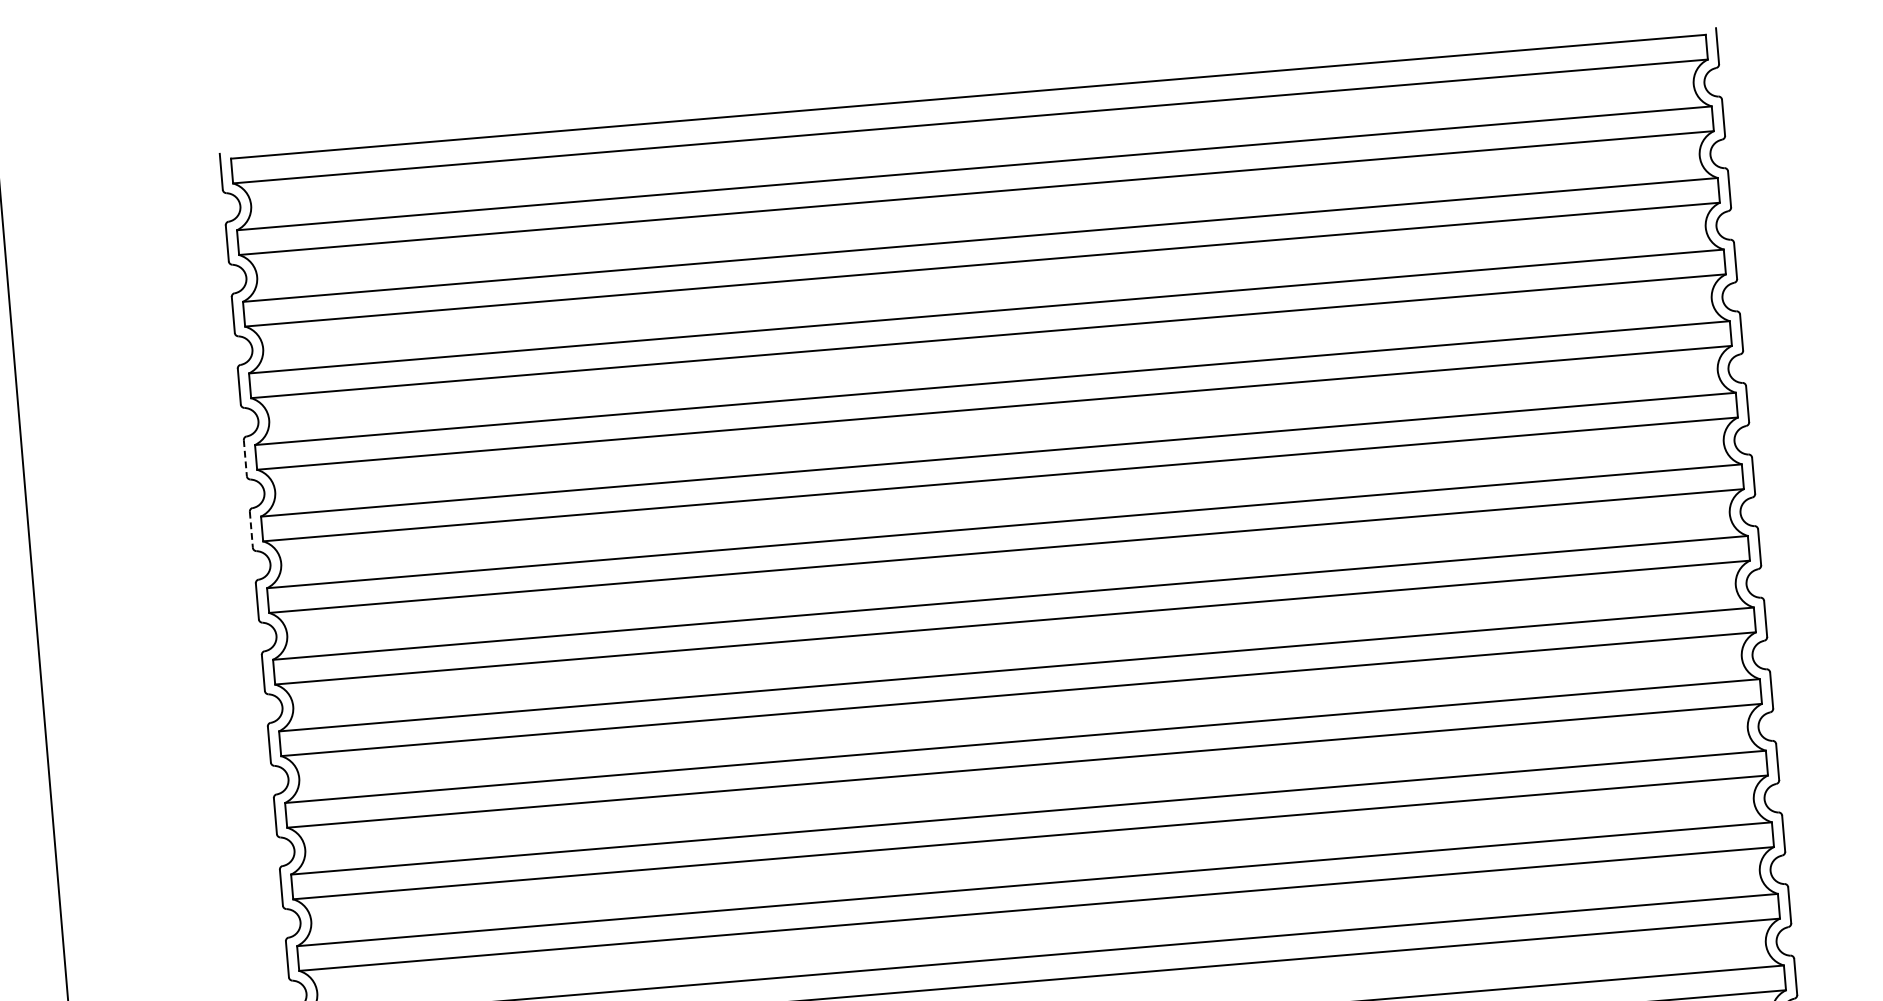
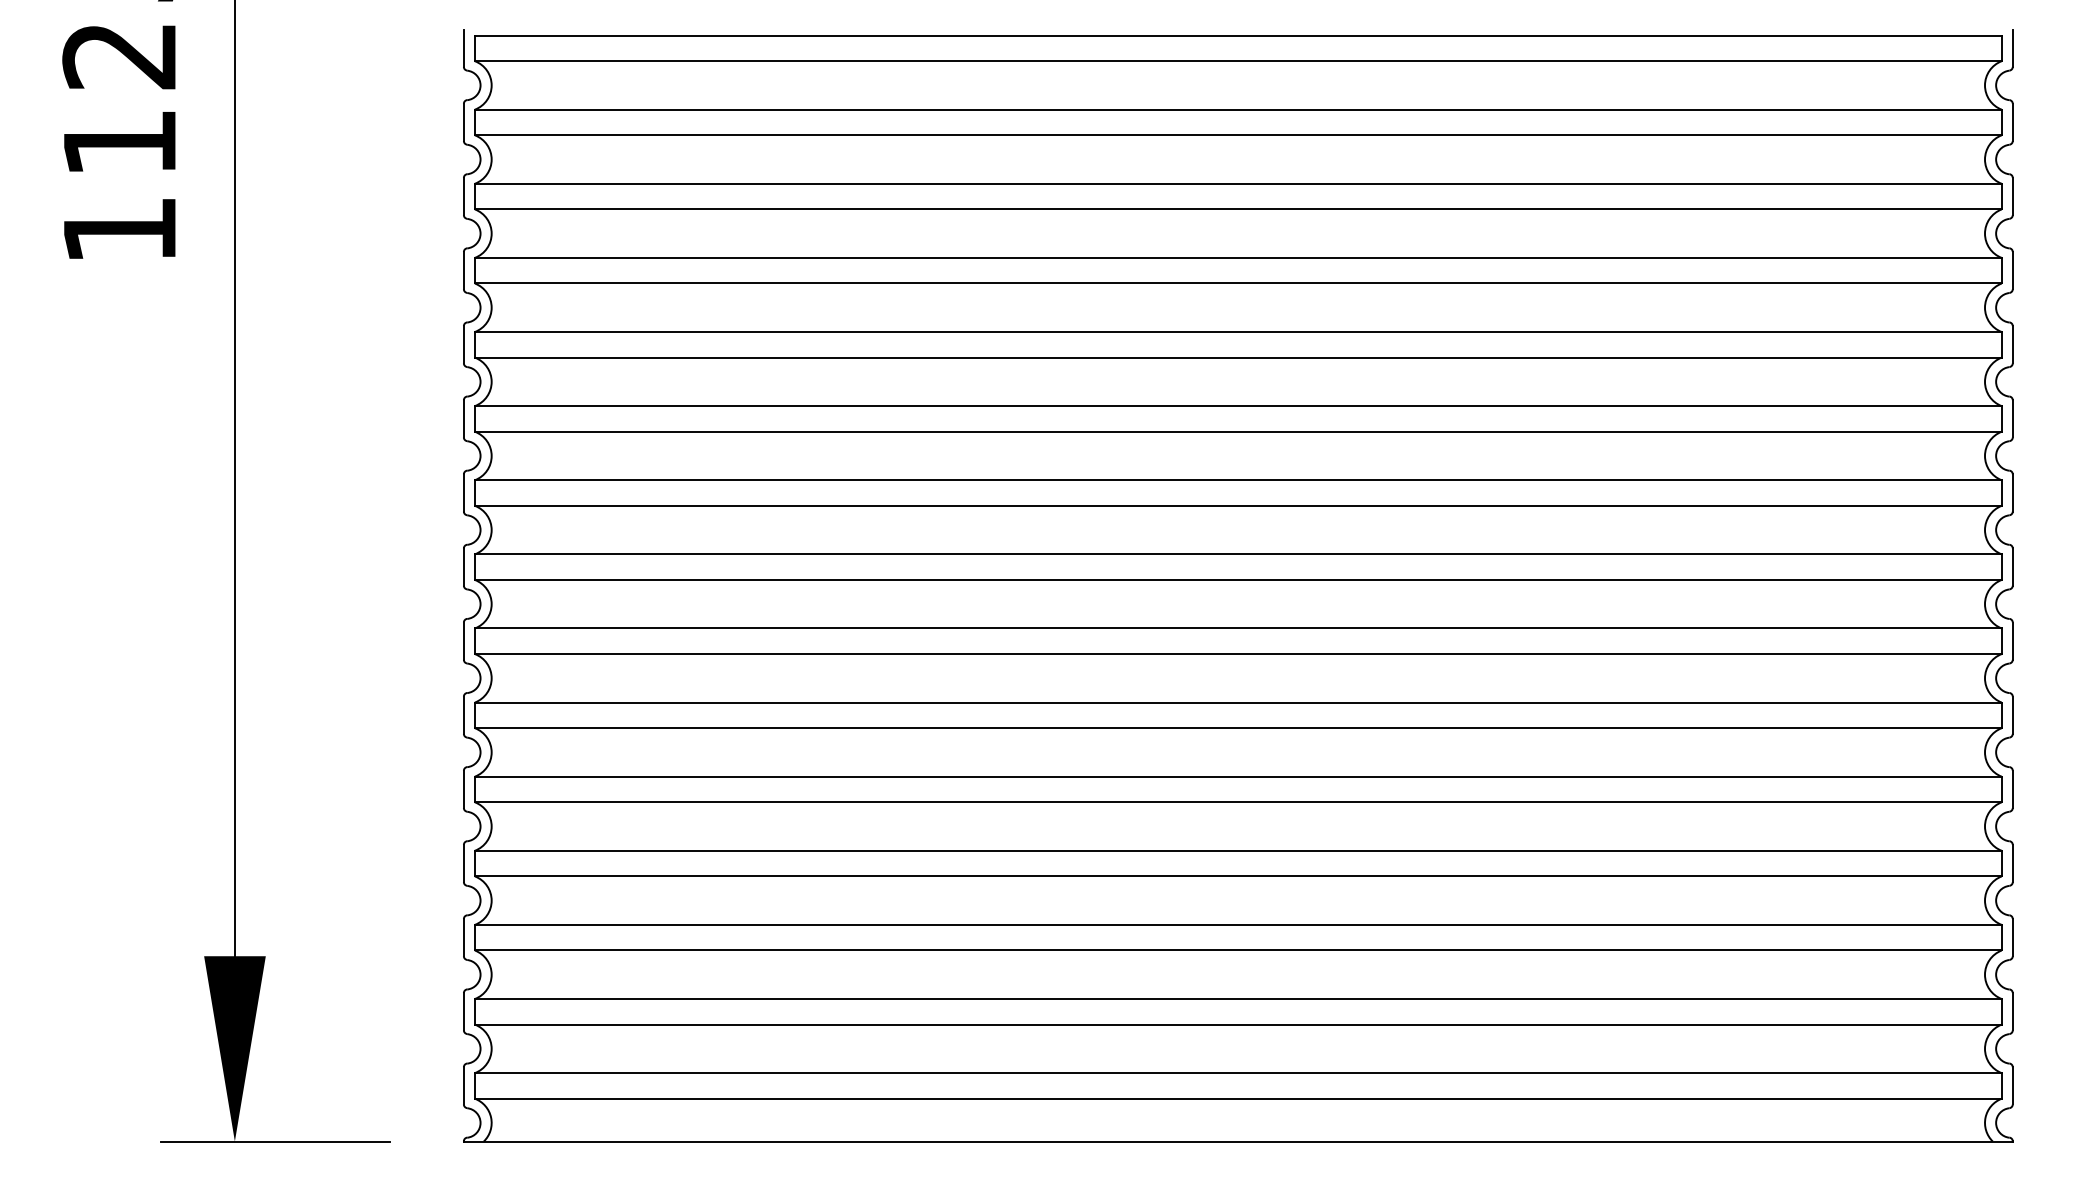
line: (244, 458) -> (463, 344), dashed -> solid
line: (250, 529) -> (463, 418), dashed -> solid

